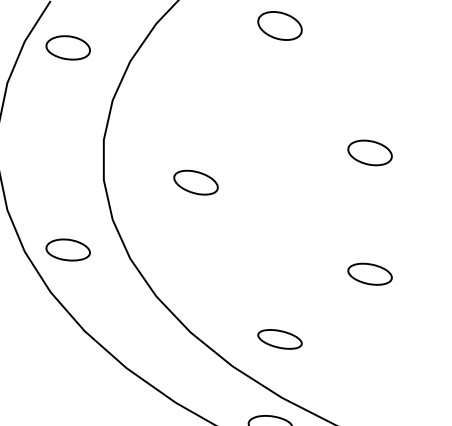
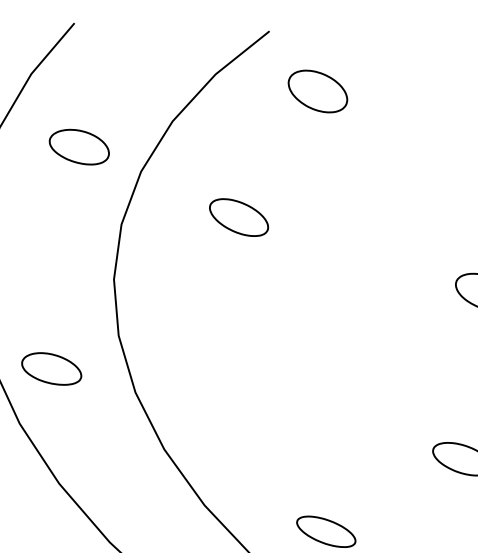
part: (279, 25) -> (317, 90), moved
curve: (67, 37) -> (80, 132), moved
part: (195, 182) -> (238, 217), moved

